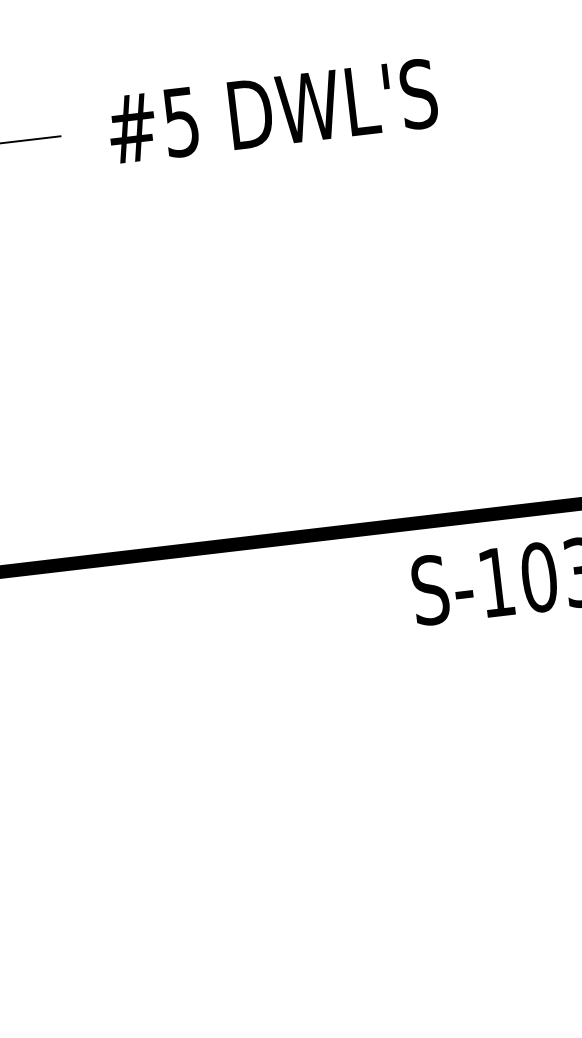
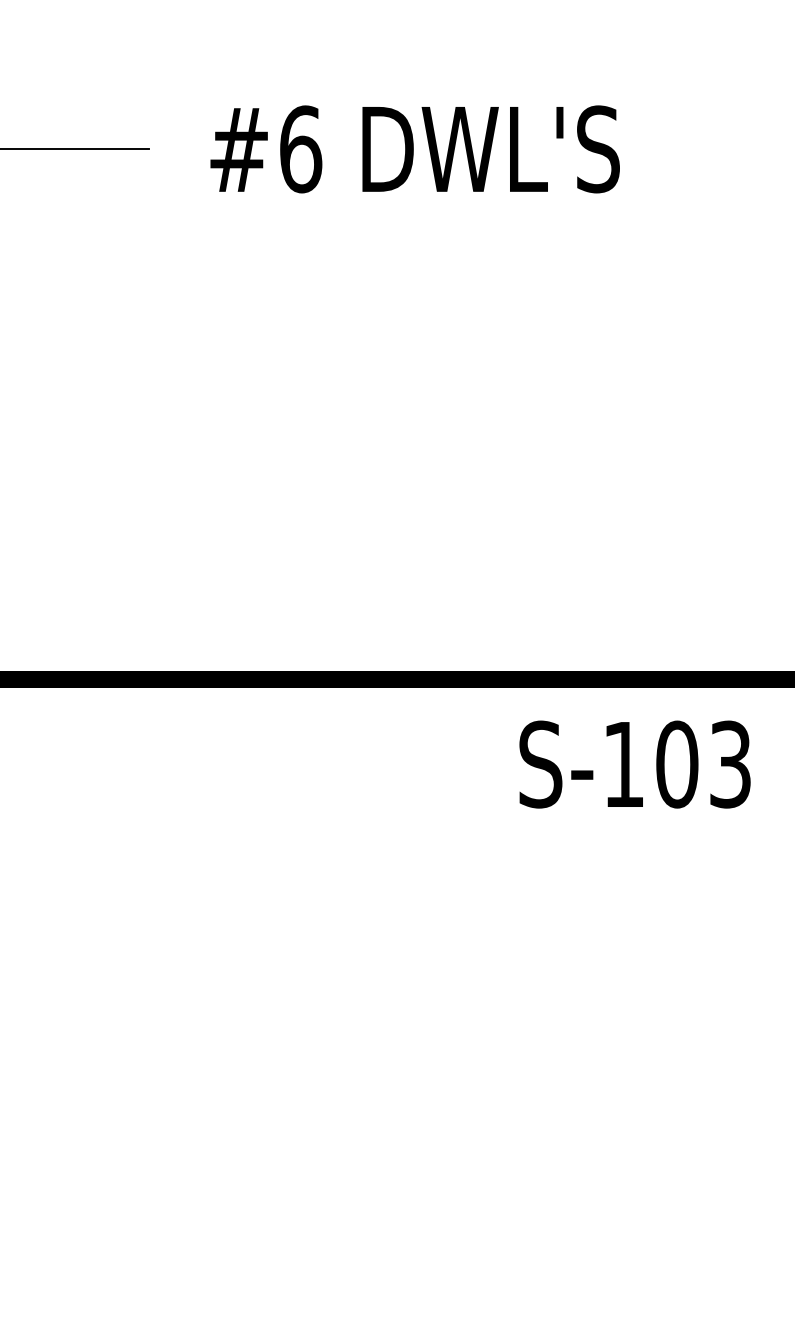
text: (181, 122) -> (301, 149), #5 -> #6

